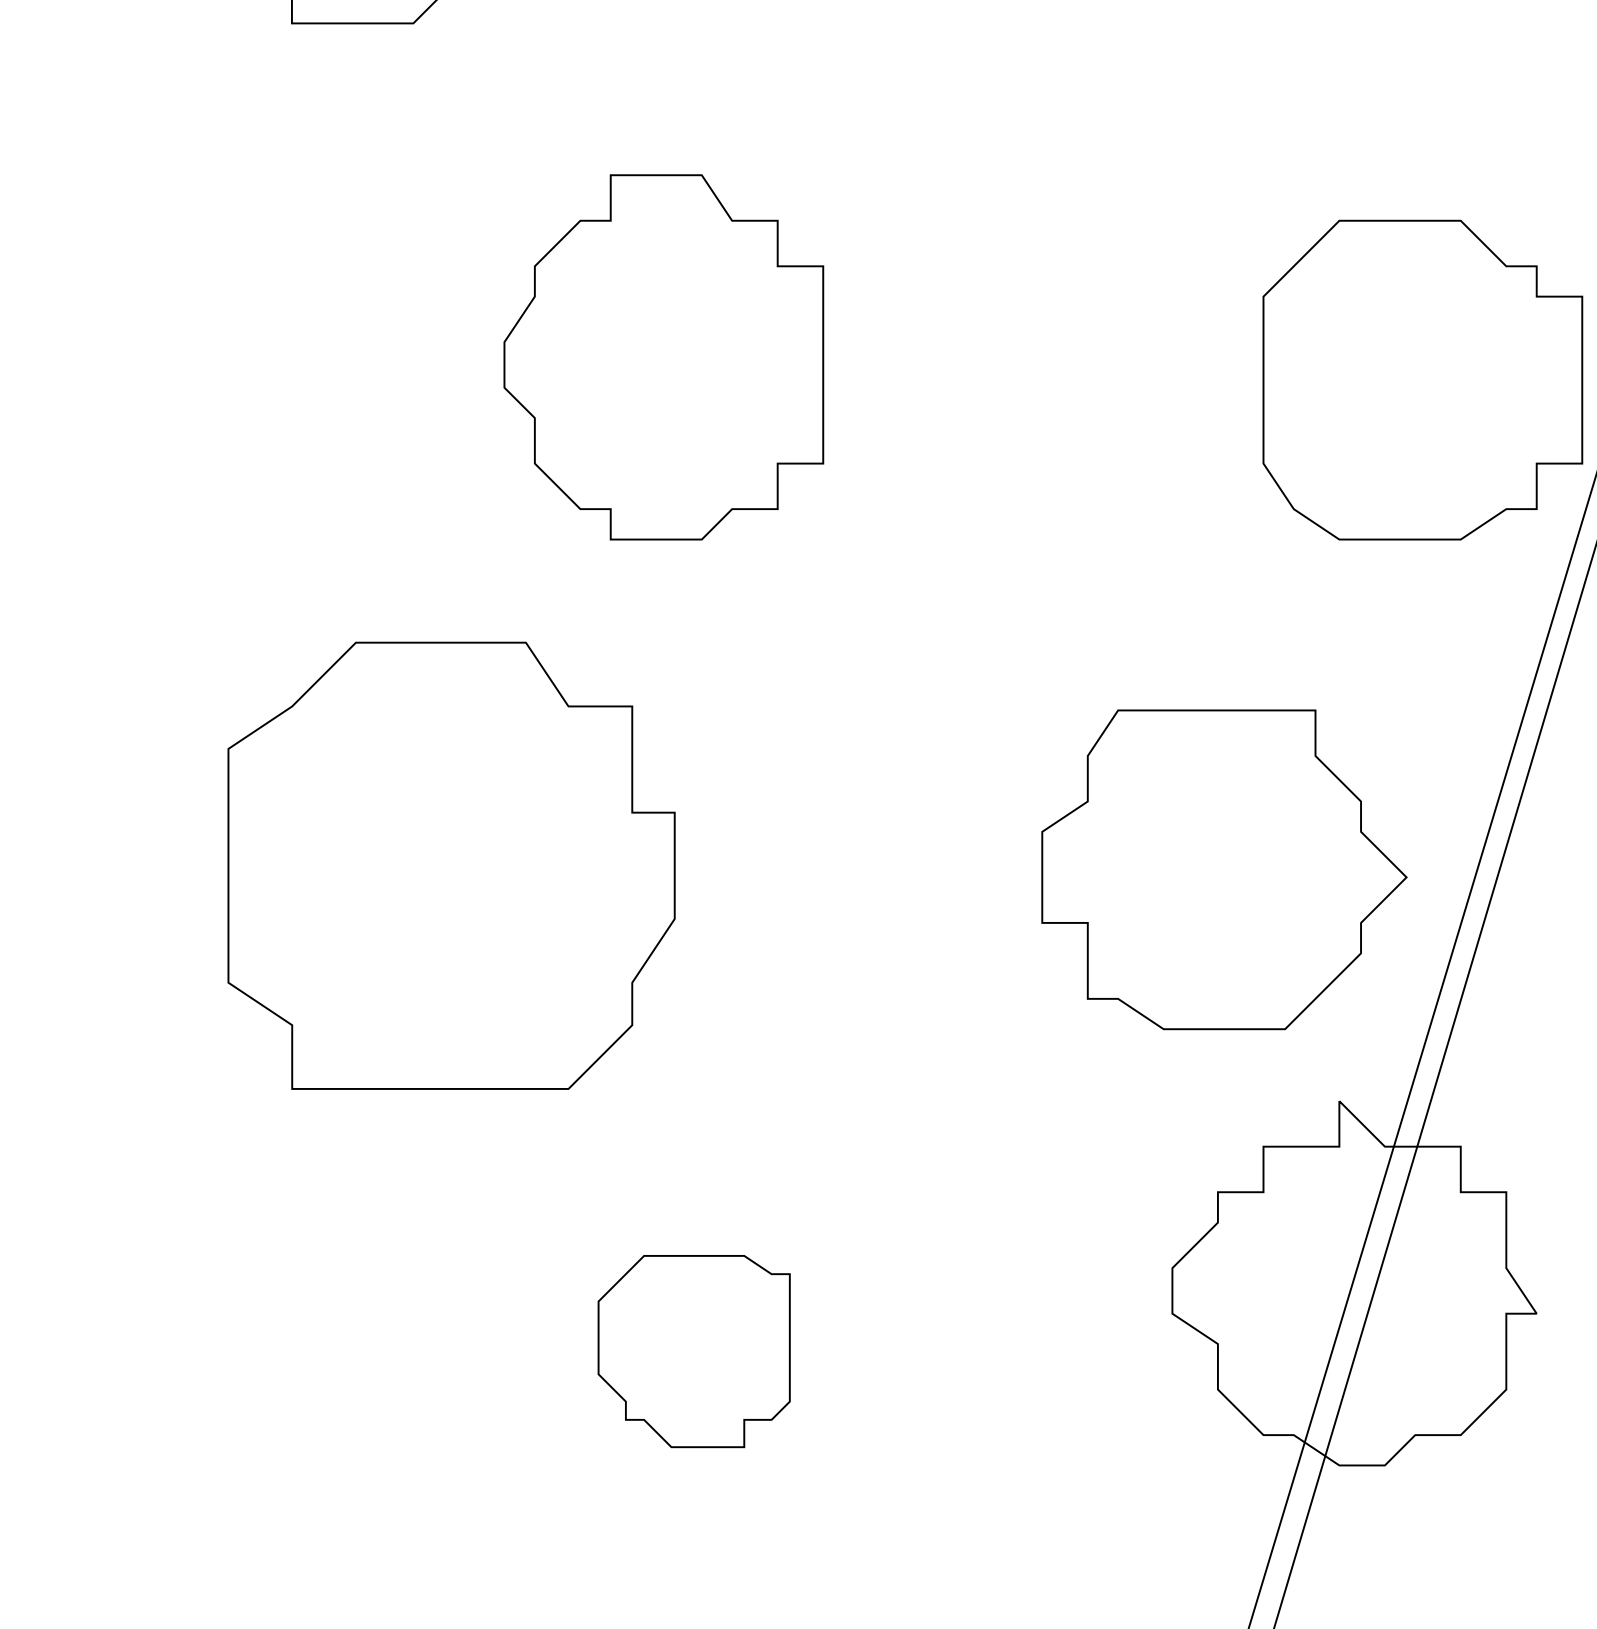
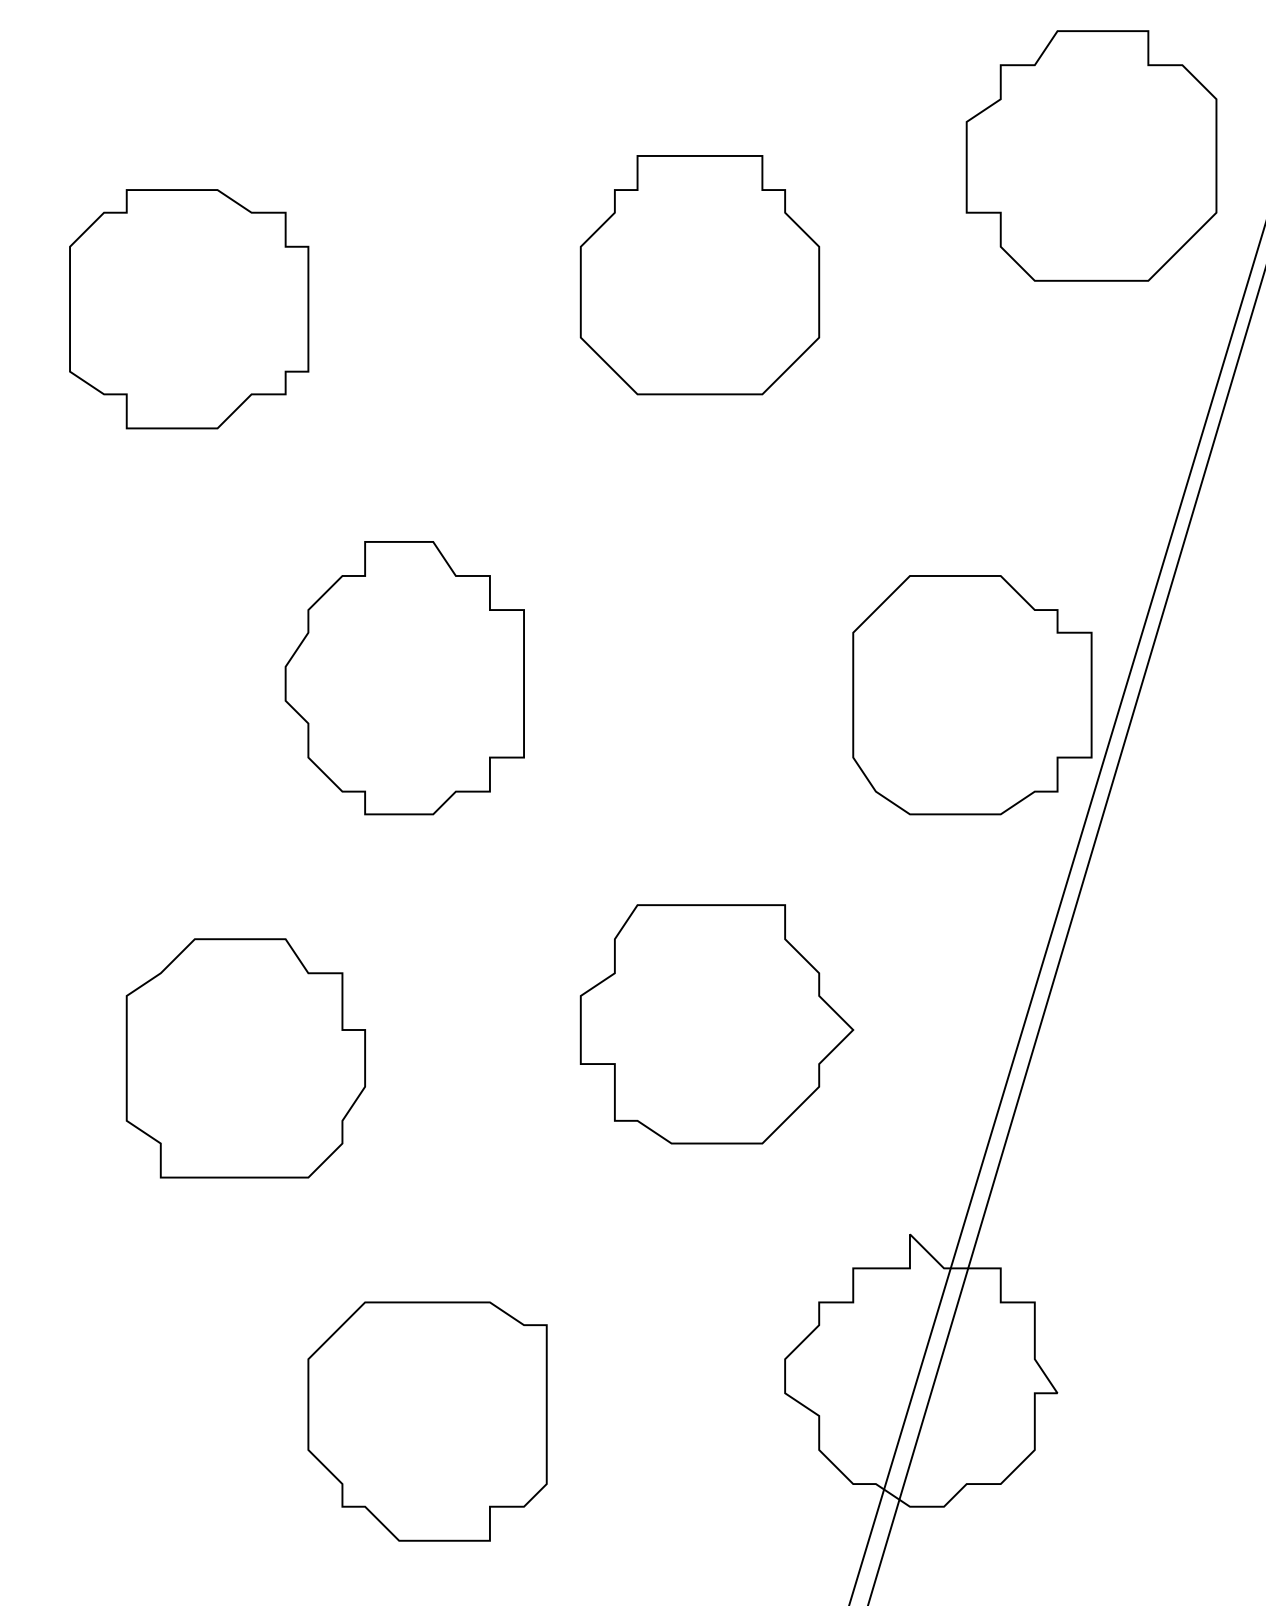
part: (450, 866) -> (245, 1058), size x0.71
part: (1223, 870) -> (716, 1024), moved
part: (694, 1351) -> (427, 1421), size x1.67

